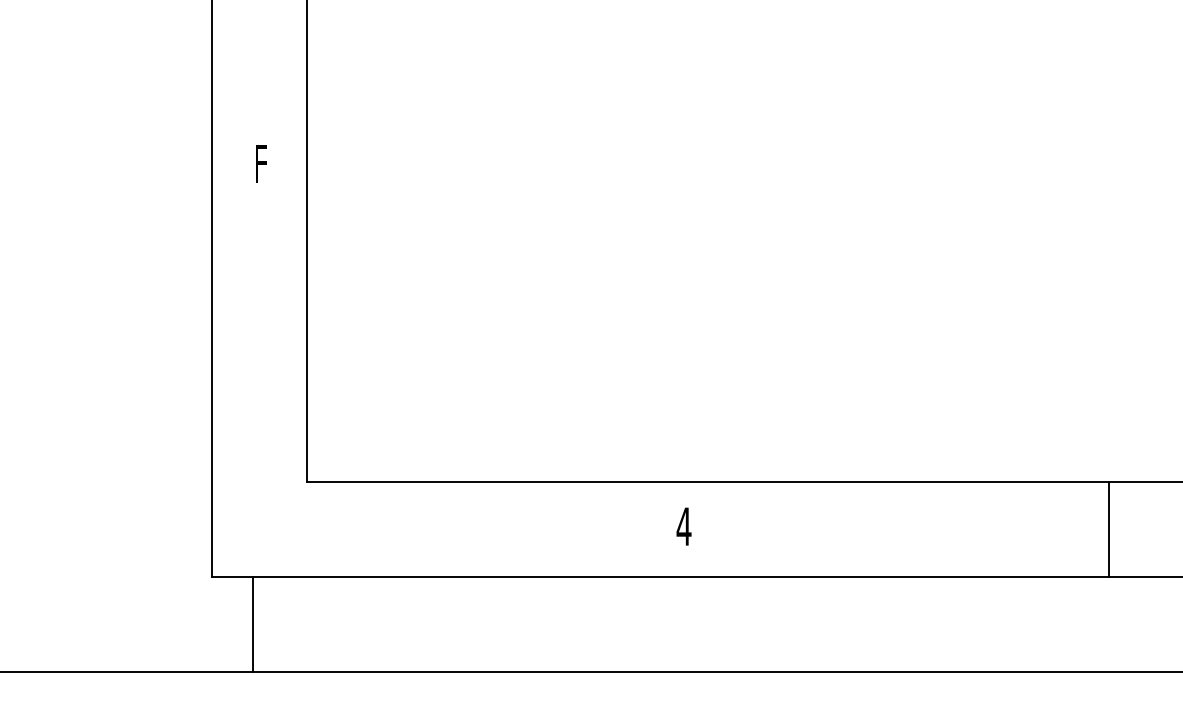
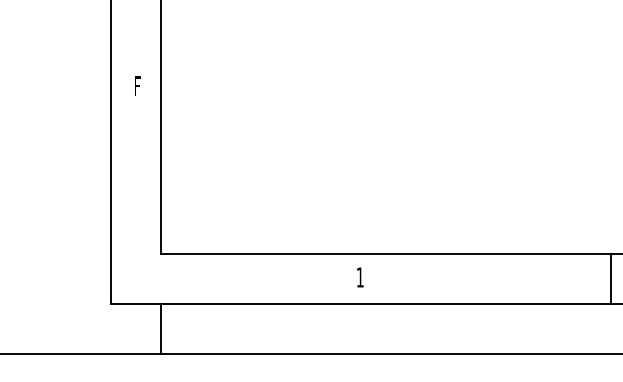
text: (684, 526) -> (360, 277), 4 -> 1
line: (1109, 530) -> (611, 279), moved
line: (253, 625) -> (161, 329), moved

